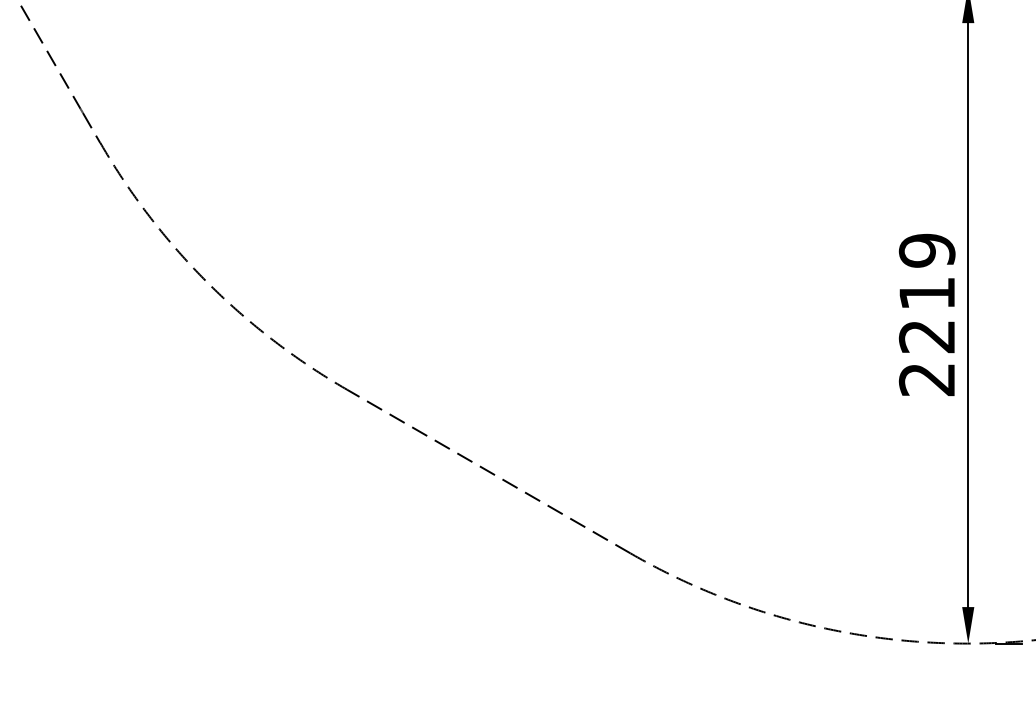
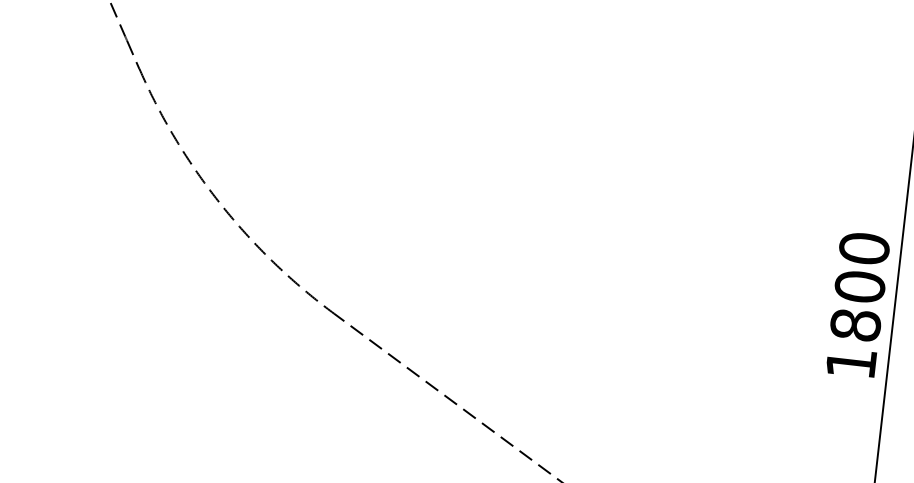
text: (926, 314) -> (857, 305), 2219 -> 1800

